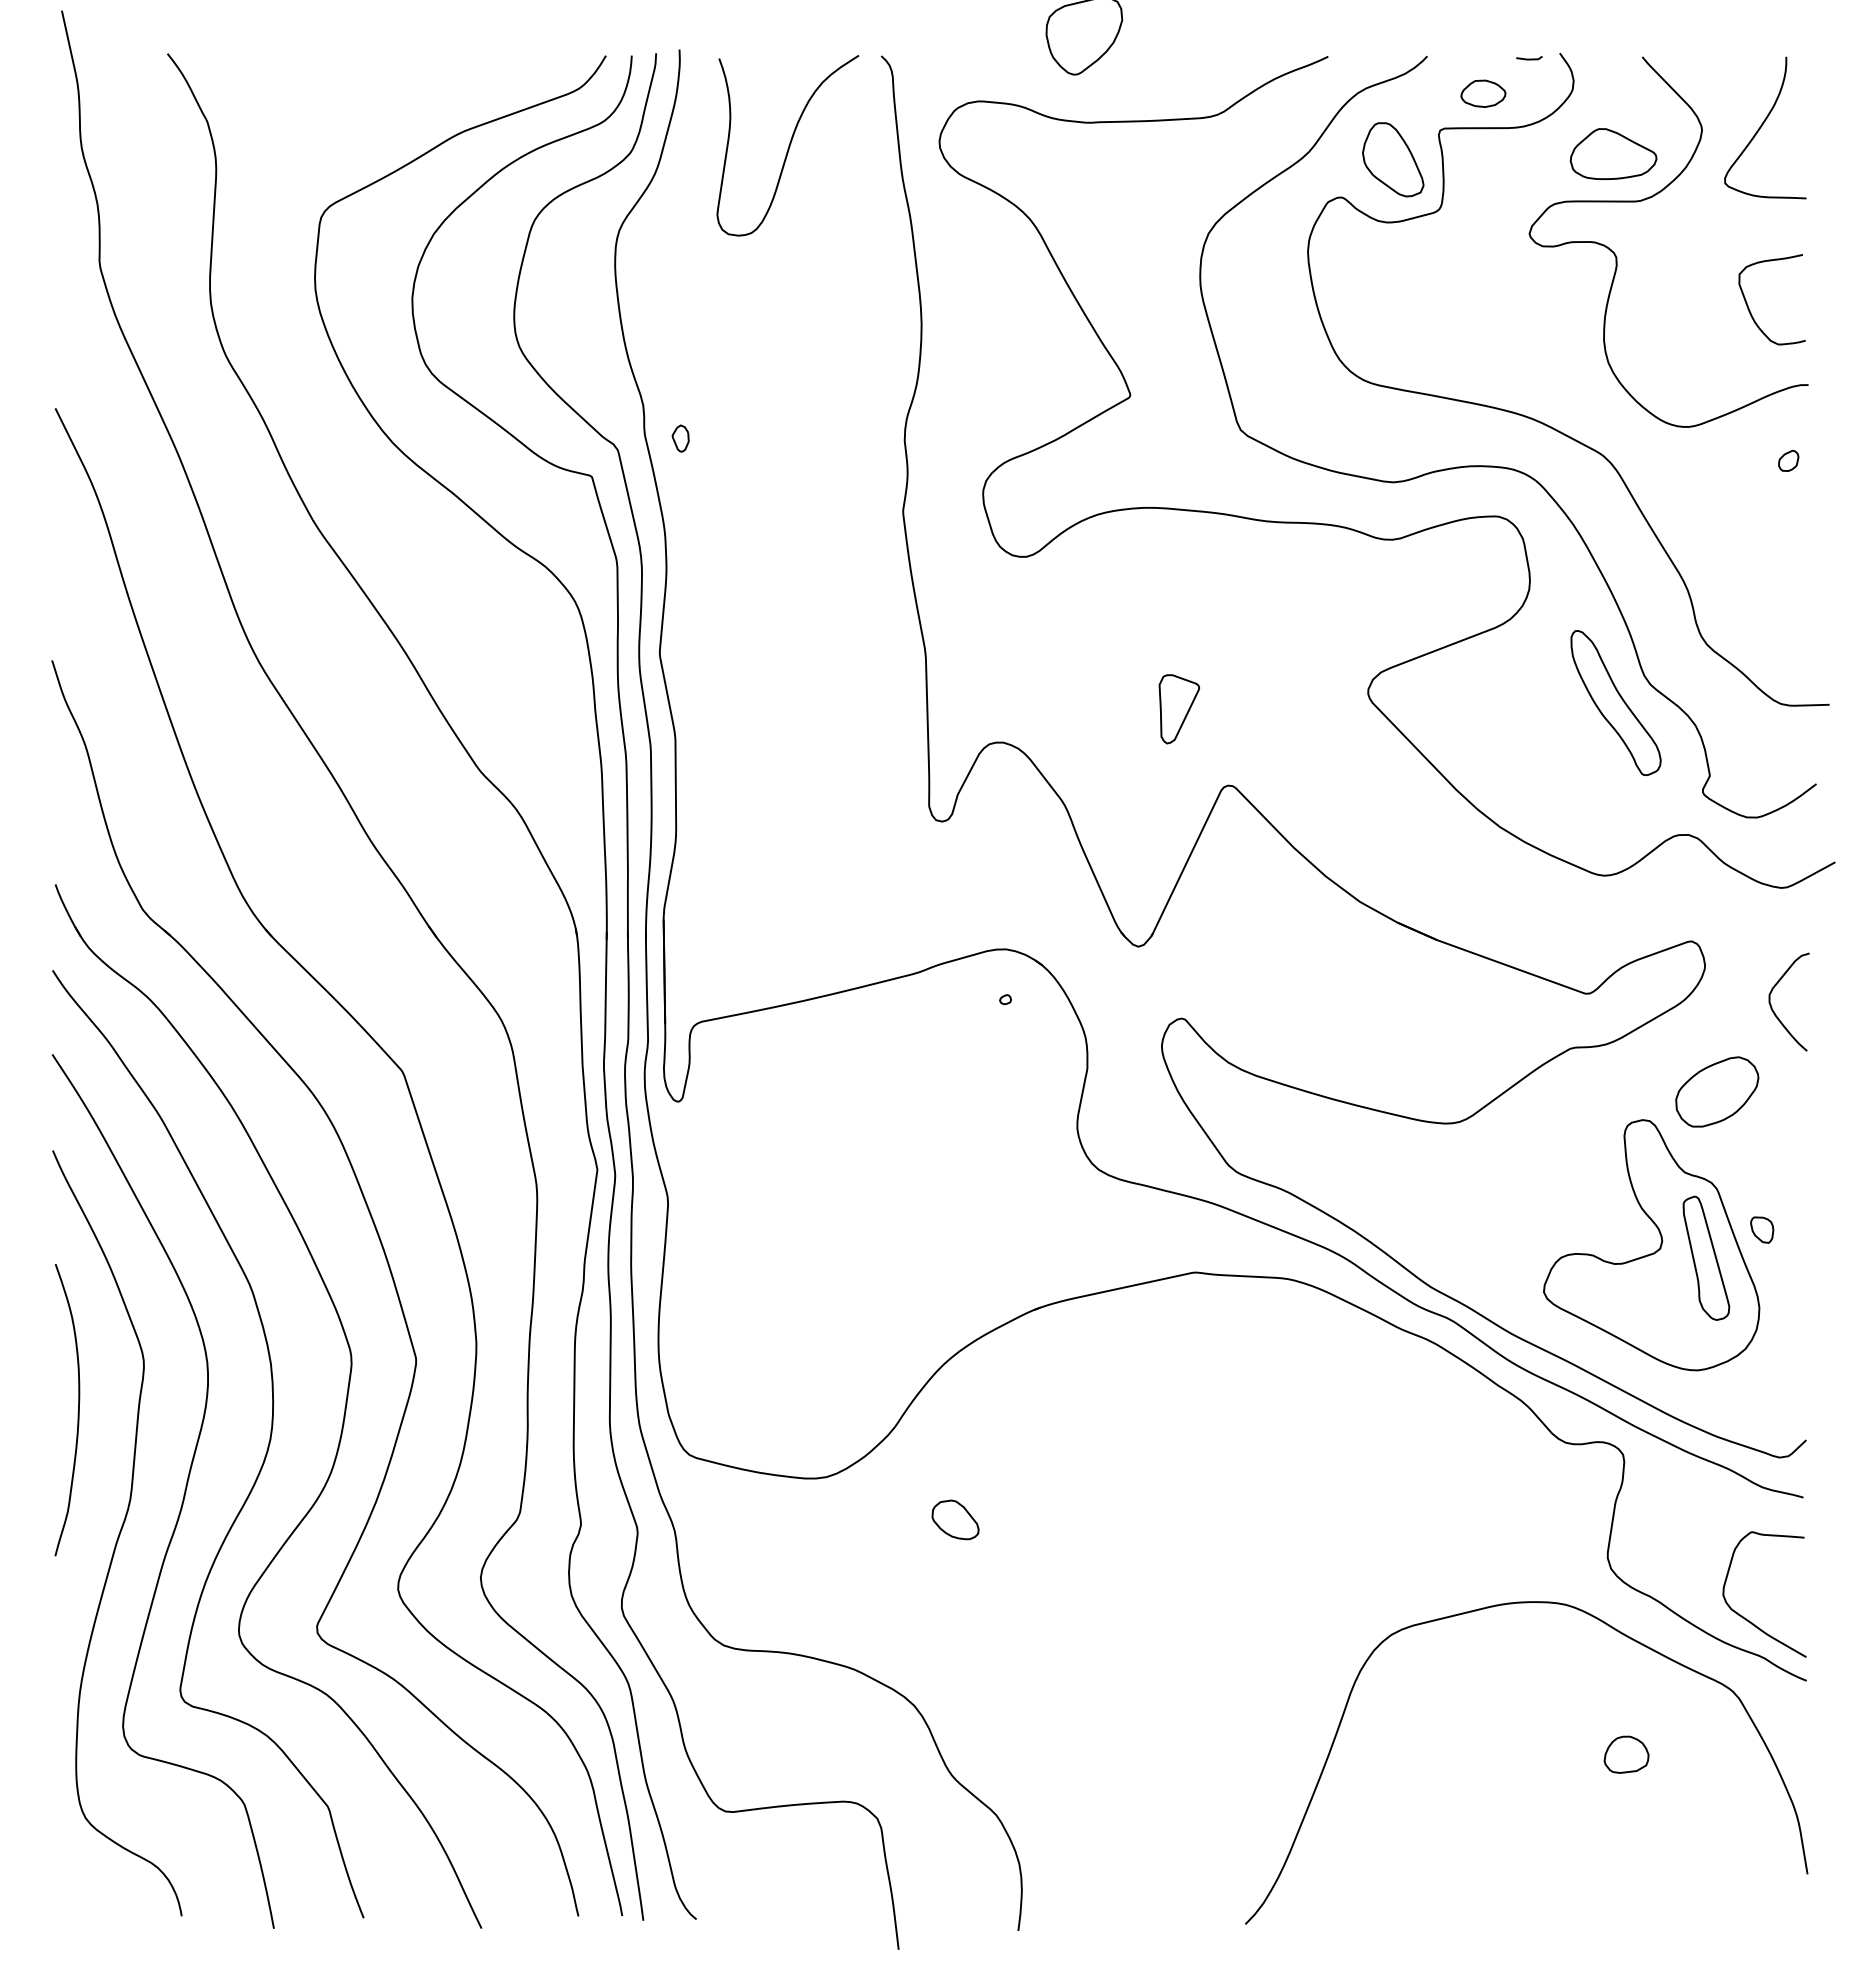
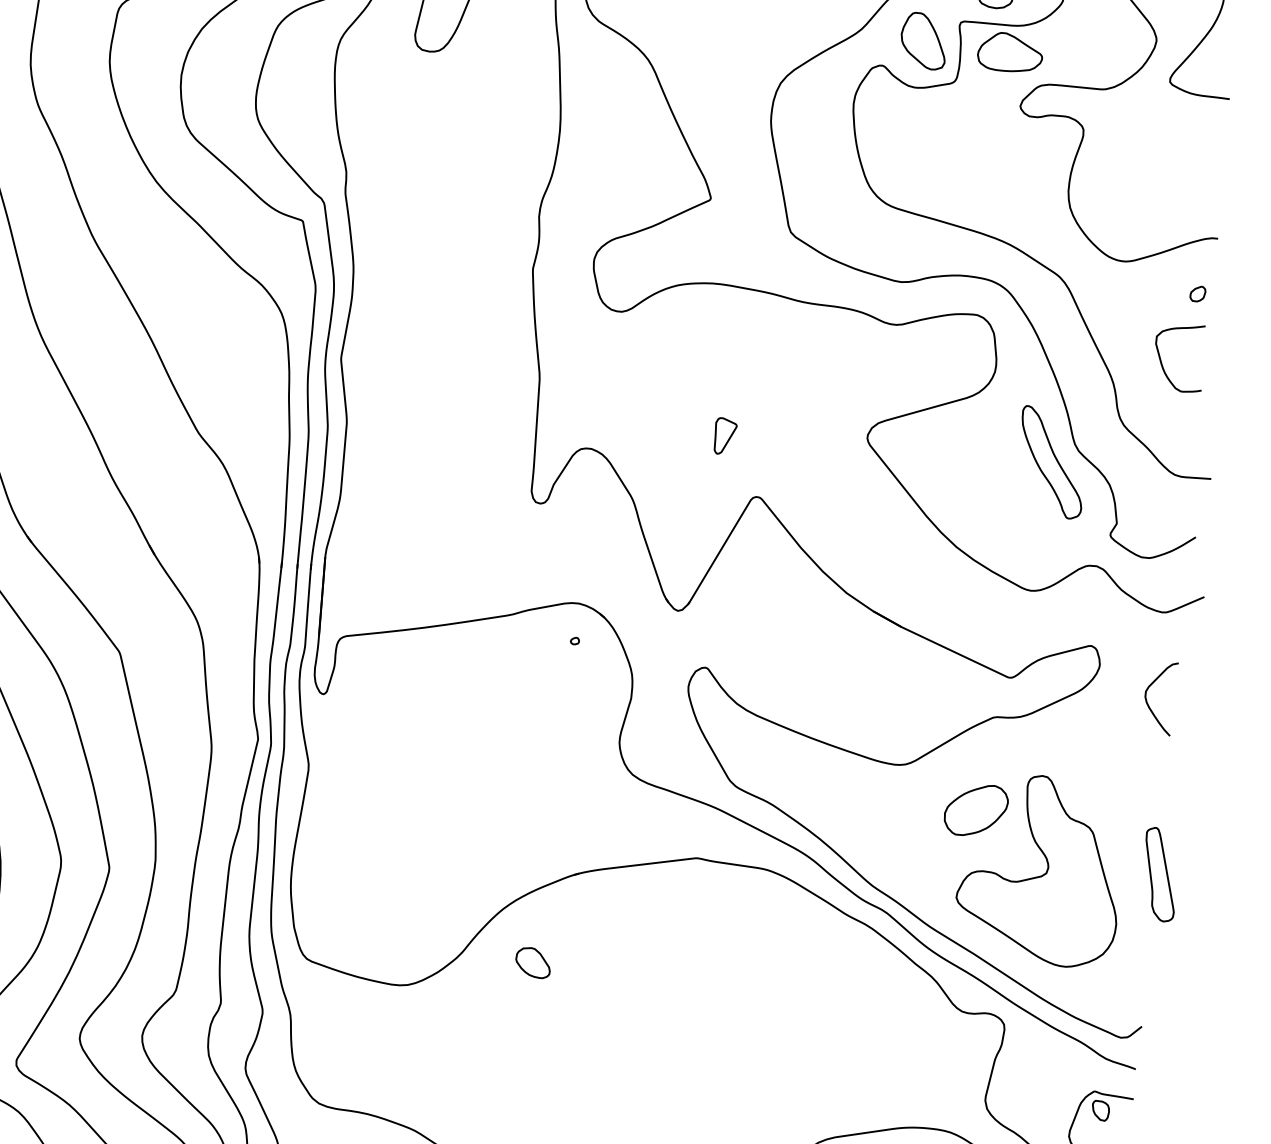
part: (1613, 154) -> (1010, 52), moved
curve: (1750, 310) -> (1162, 364), moved
part: (680, 438) -> (371, 199), removed
part: (1179, 709) -> (725, 436), size x0.7
part: (1717, 1091) -> (976, 810), moved
part: (1762, 1229) -> (1101, 1110), moved
part: (1706, 1257) -> (1160, 874), moved
part: (955, 1519) -> (533, 962), moved

